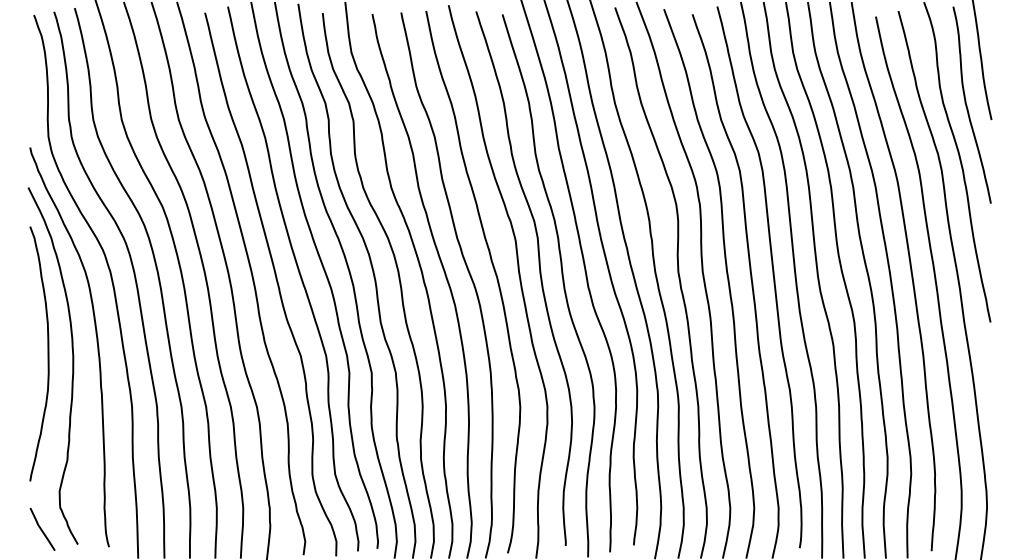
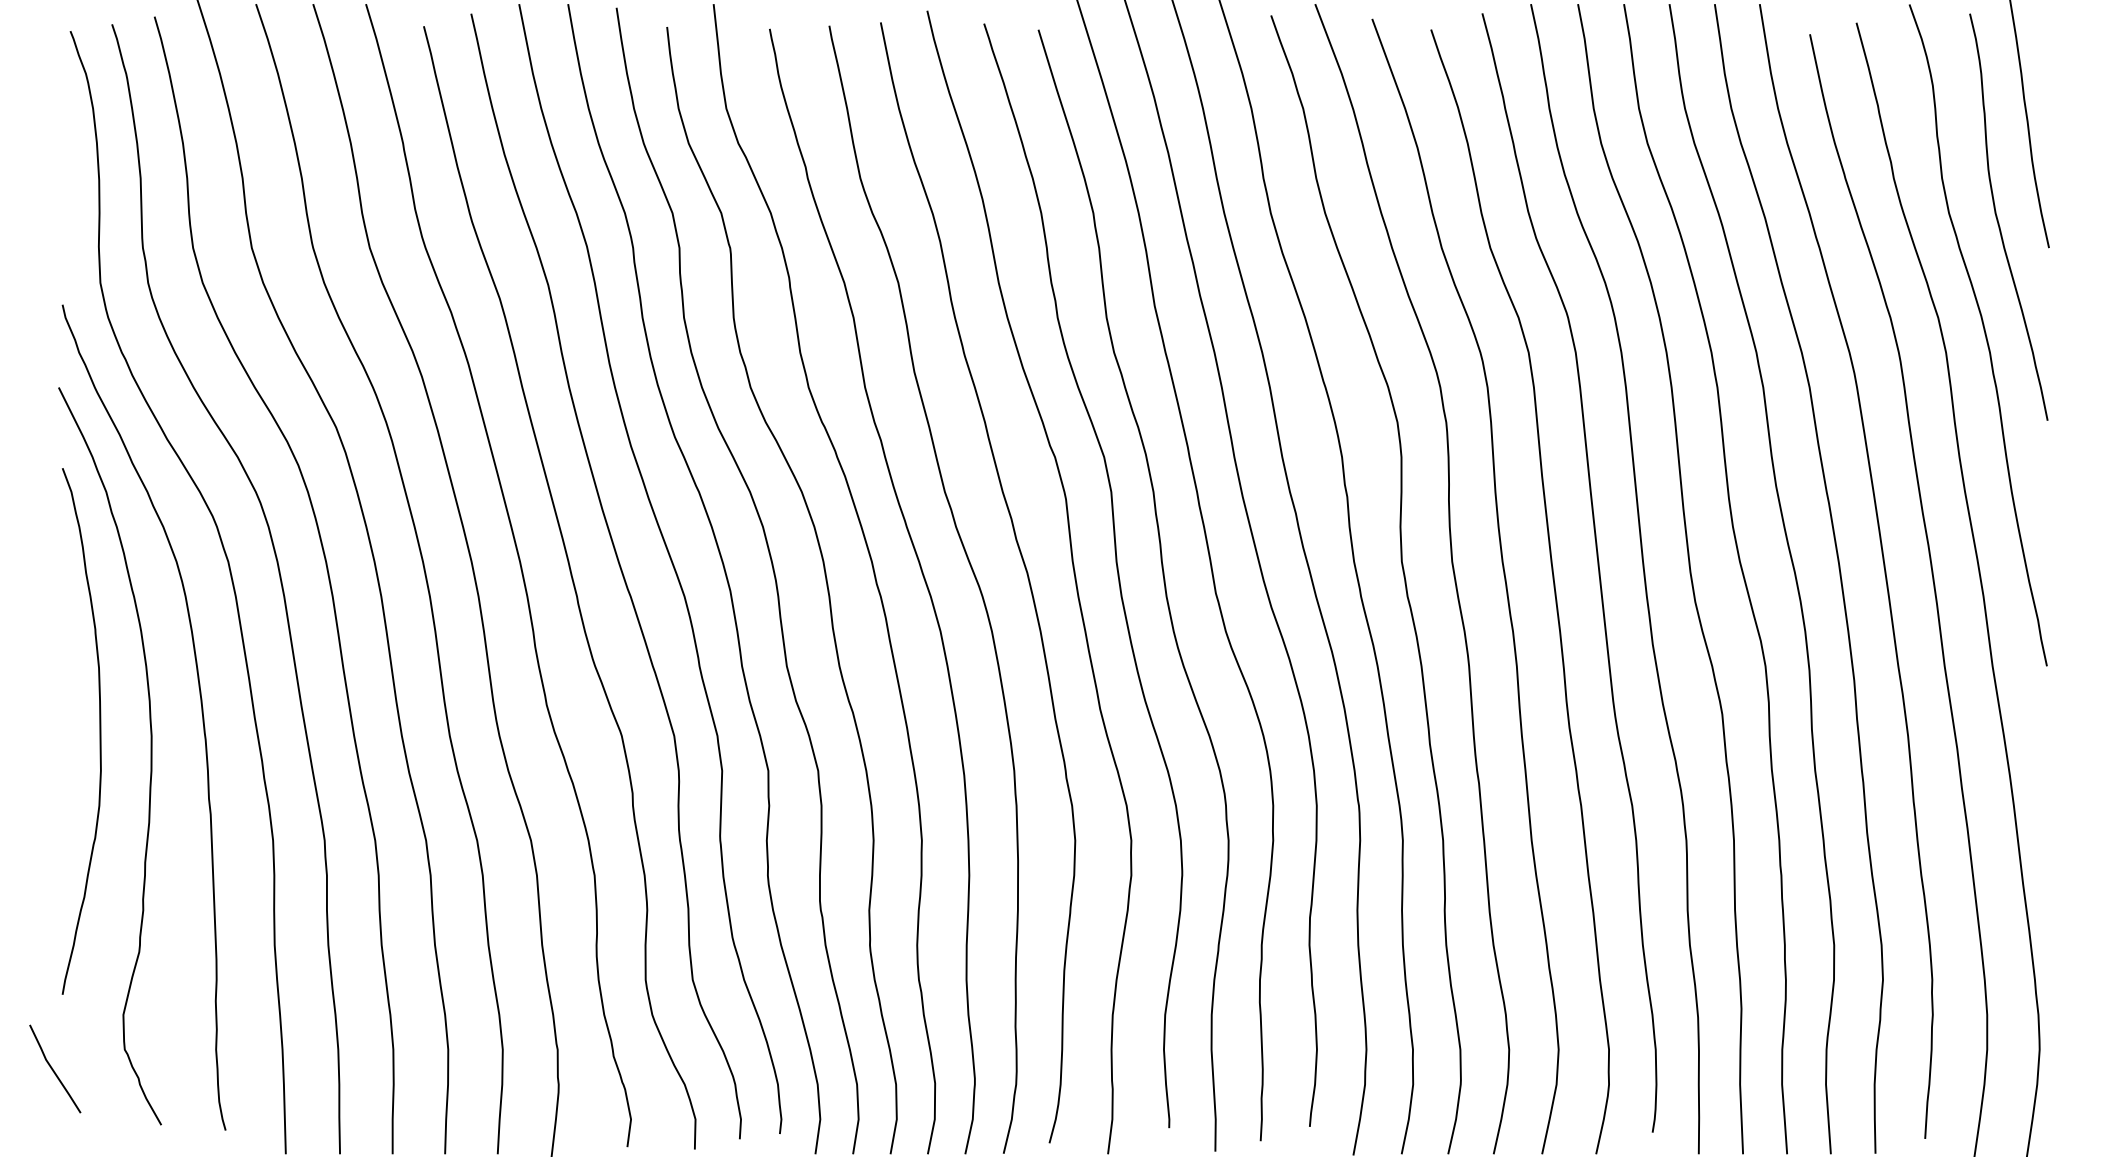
line: (42, 529) -> (54, 1069), moved

